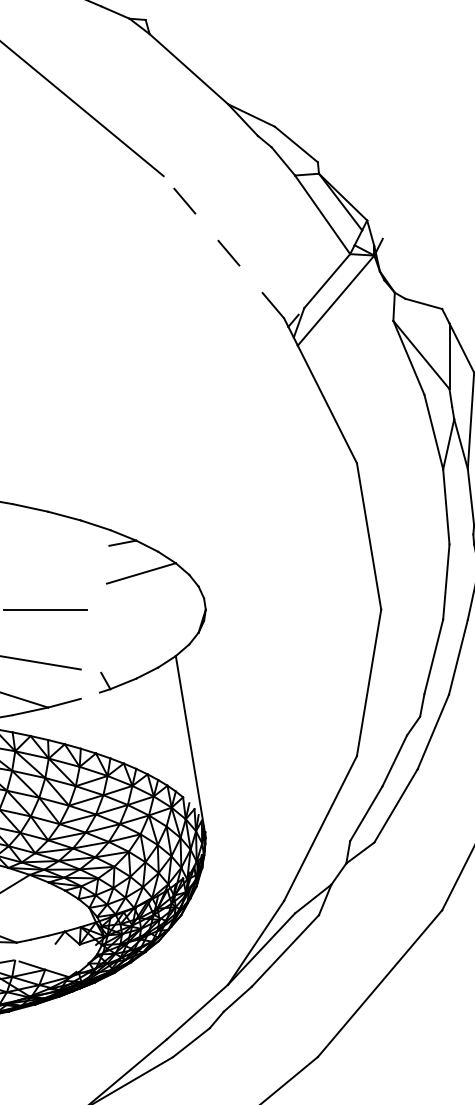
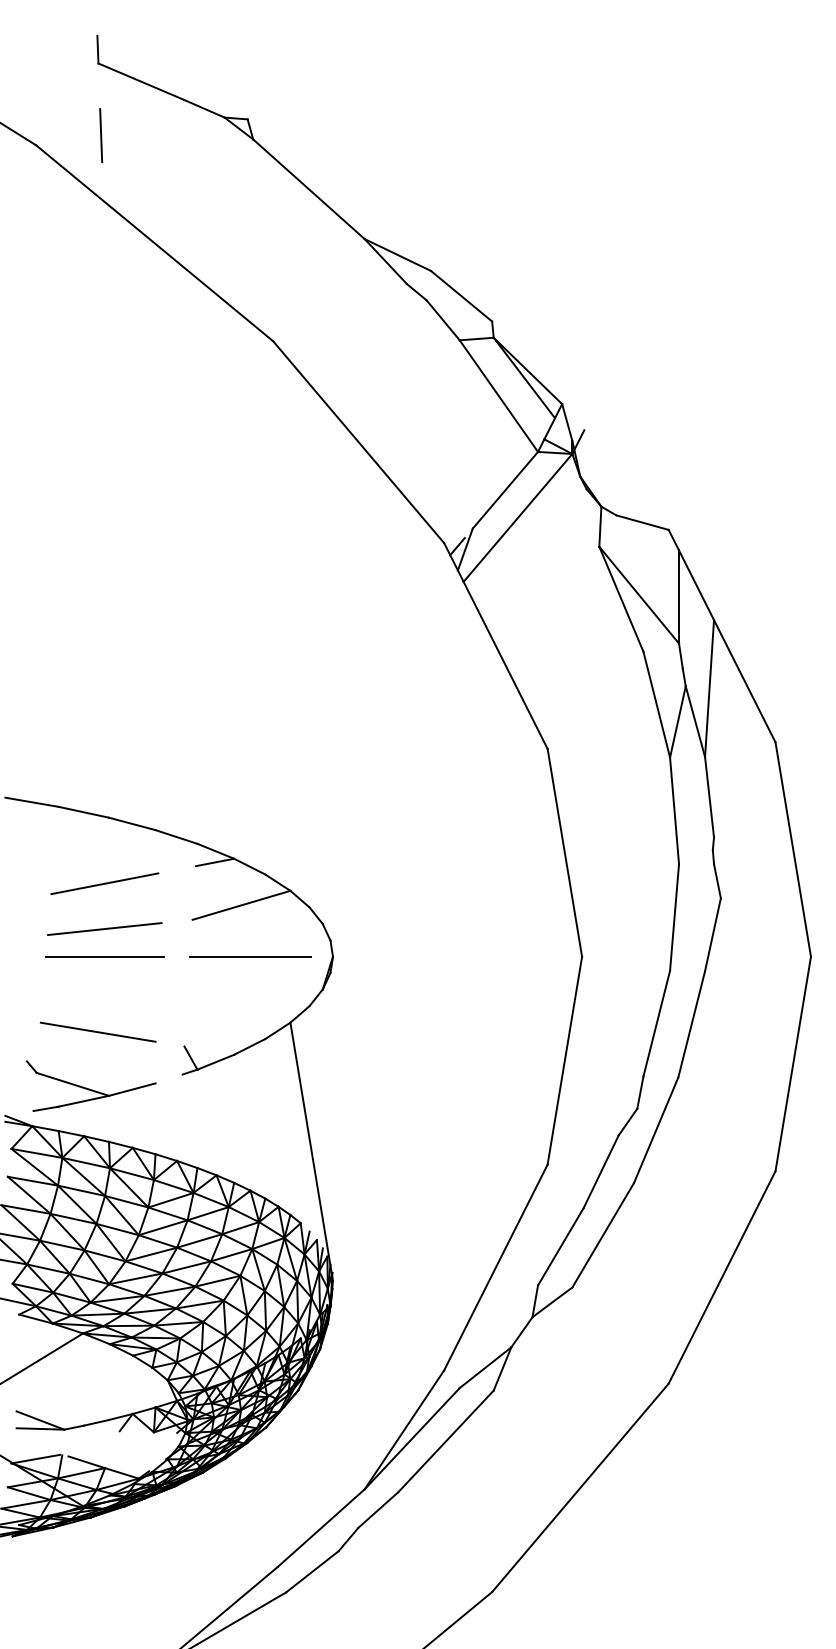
line: (42, 31) -> (101, 135), added
line: (223, 246) -> (358, 441), dashed -> solid
line: (44, 558) -> (104, 883), added
line: (44, 590) -> (104, 929), added
line: (147, 609) -> (250, 956), added

